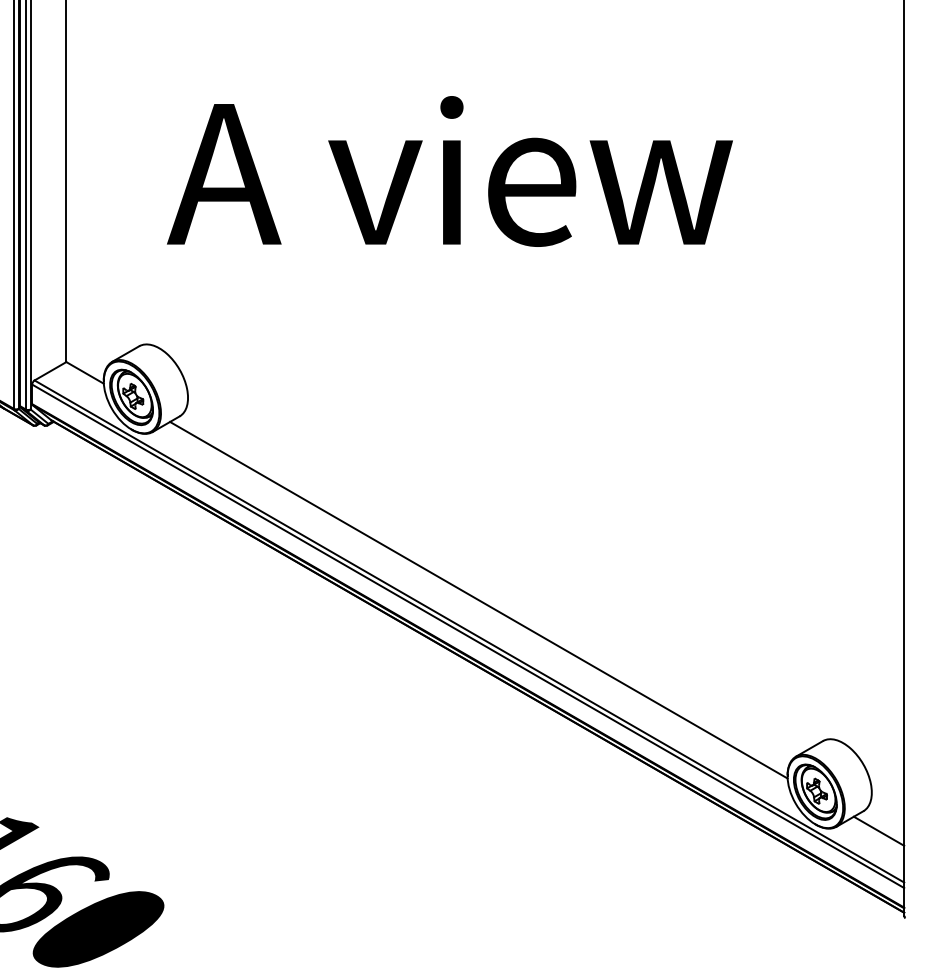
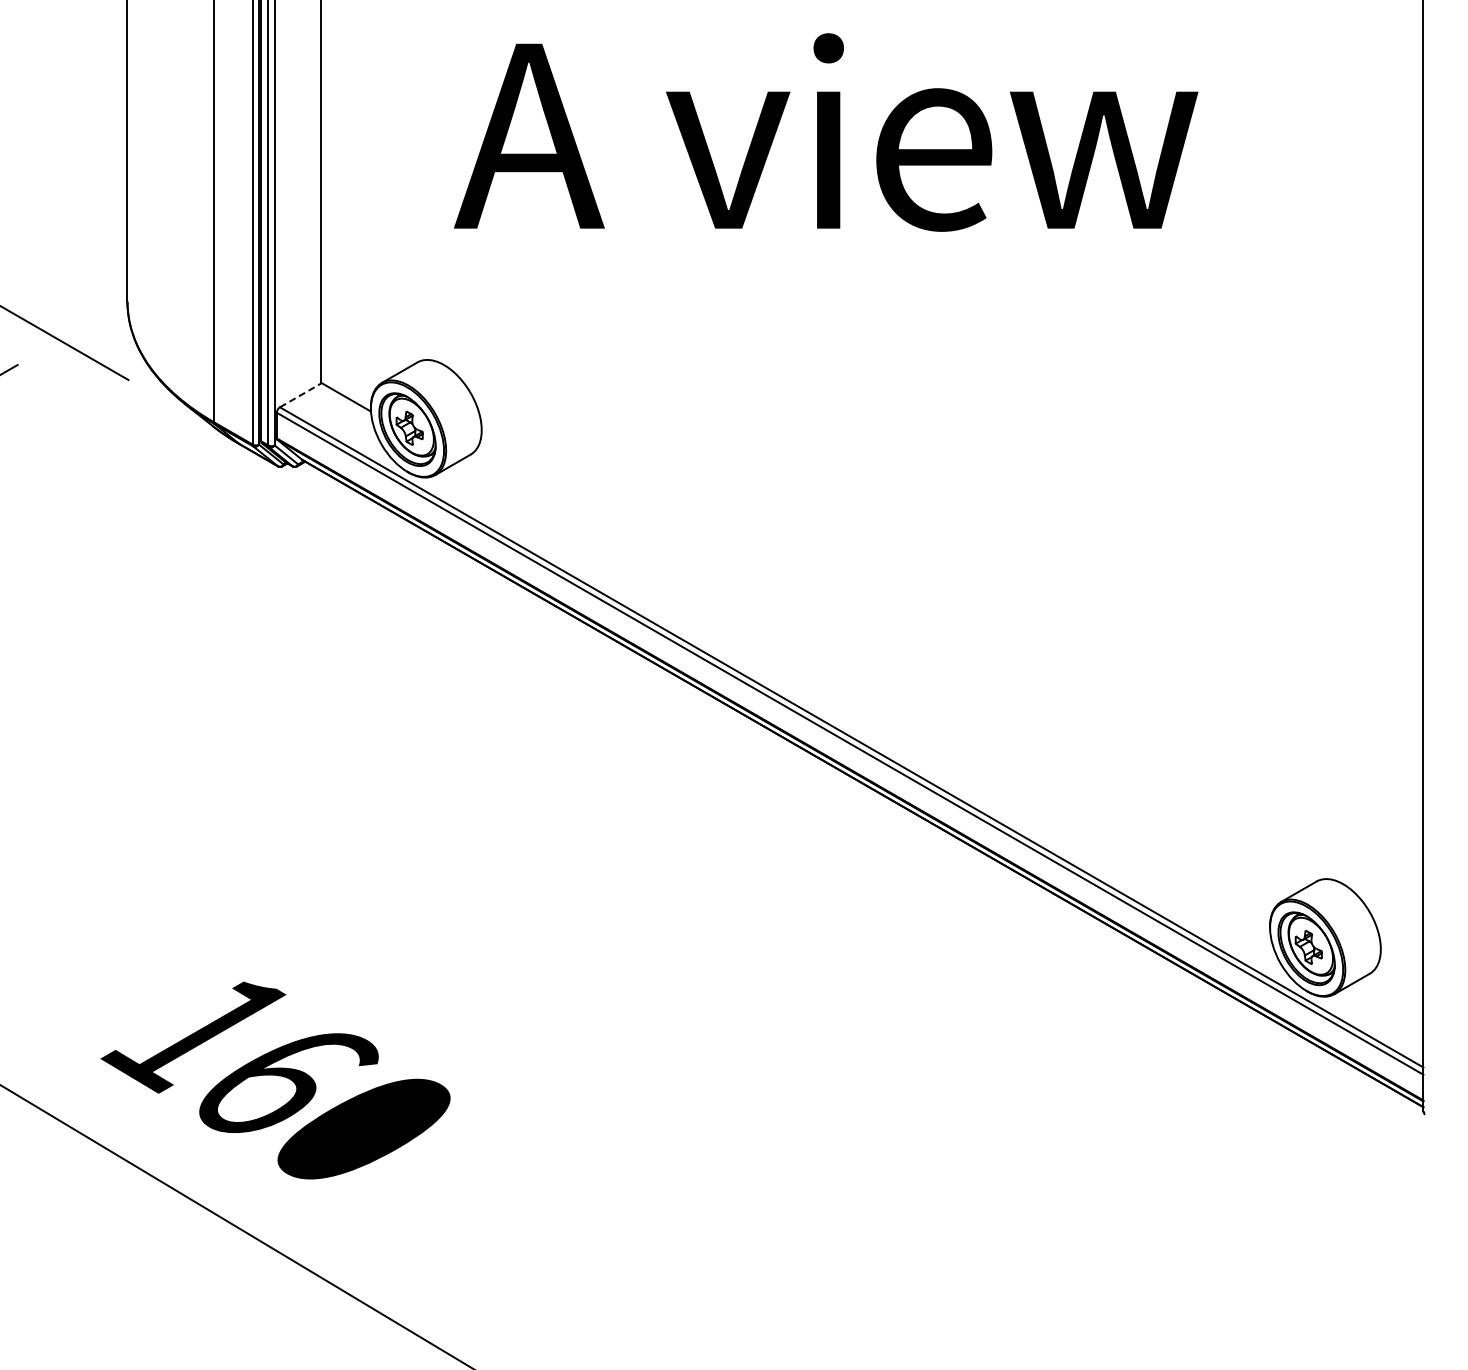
line: (50, 370) -> (301, 394), solid -> dashed
line: (479, 599) -> (864, 695), removed
line: (879, 831) -> (1390, 1000), removed

